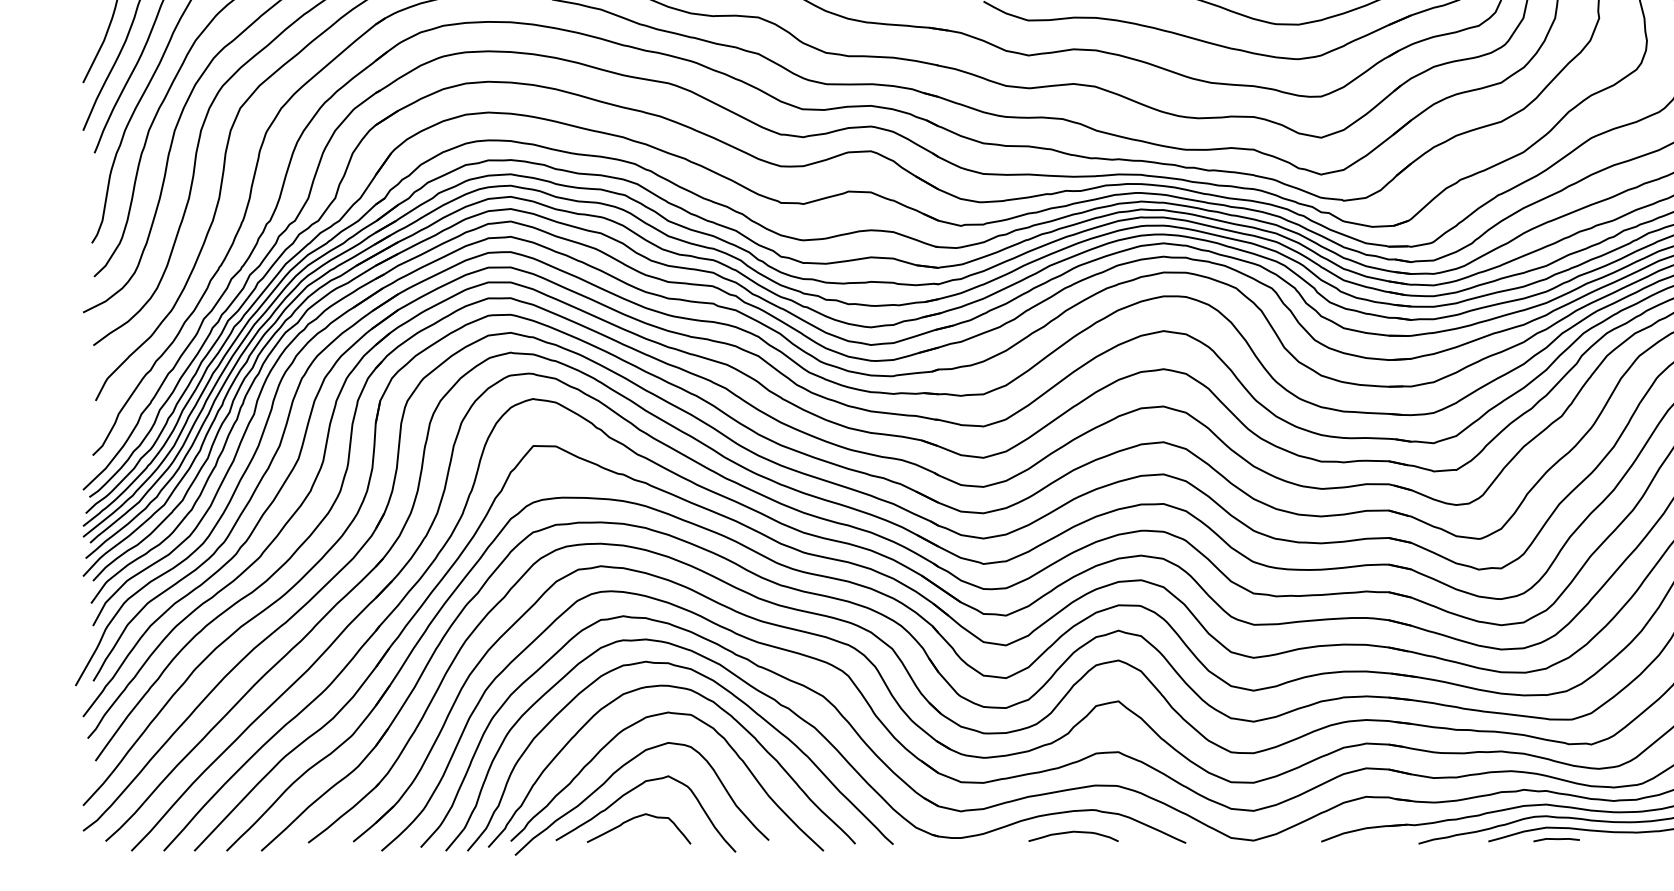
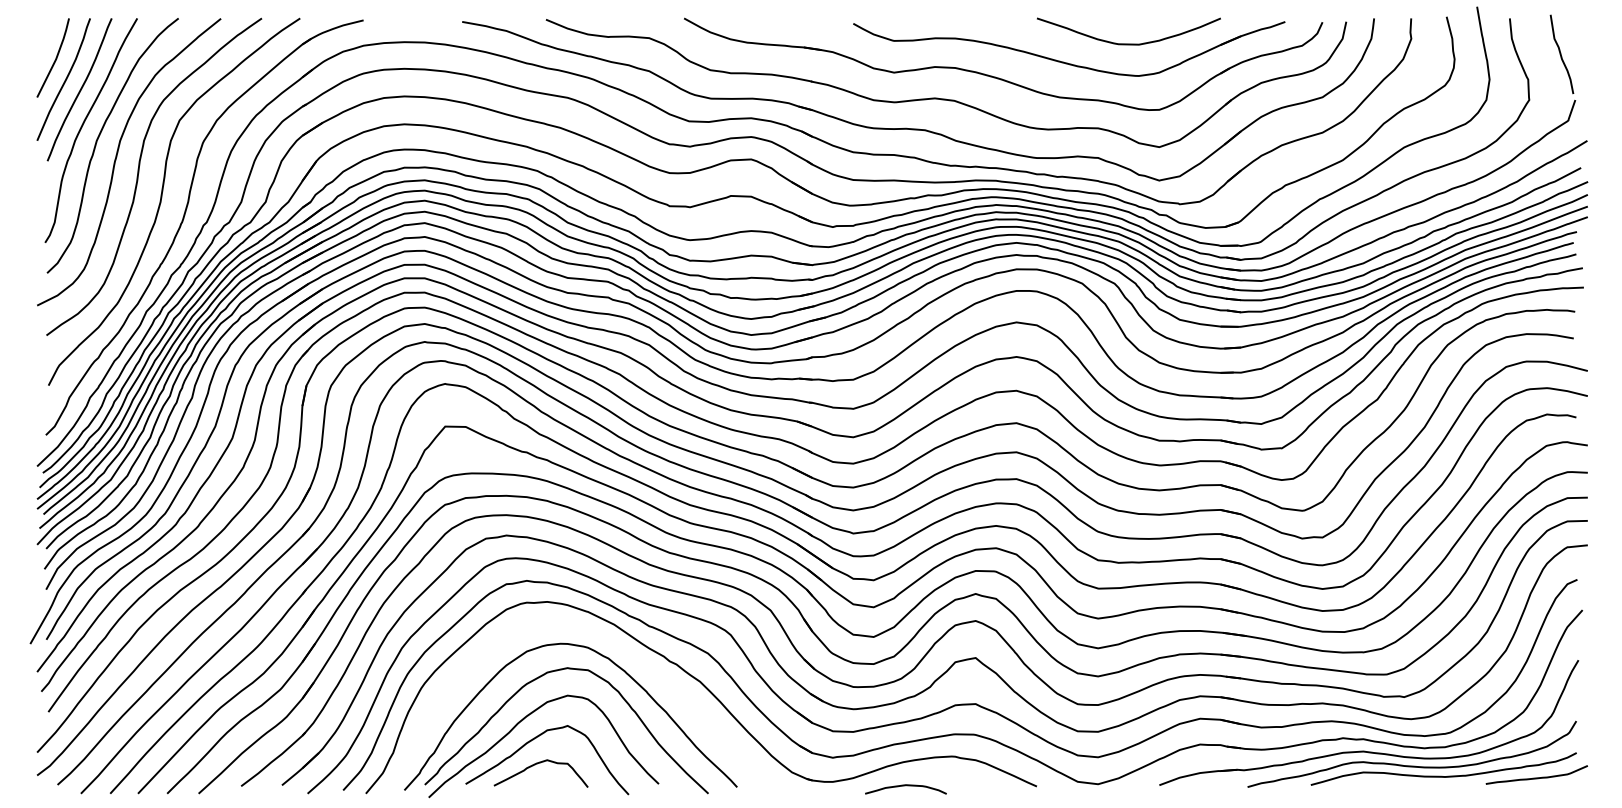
curve: (725, 690) -> (619, 648), removed
curve: (1073, 833) -> (905, 786), moved
line: (1556, 839) -> (1372, 783), removed

